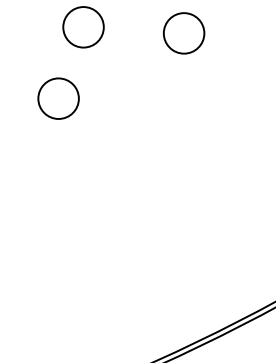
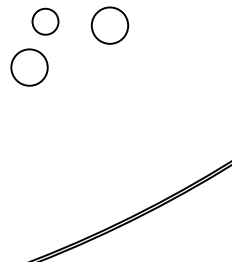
circle: (183, 33) -> (109, 25), size x1.4
circle: (58, 98) -> (29, 67), size x1.4

